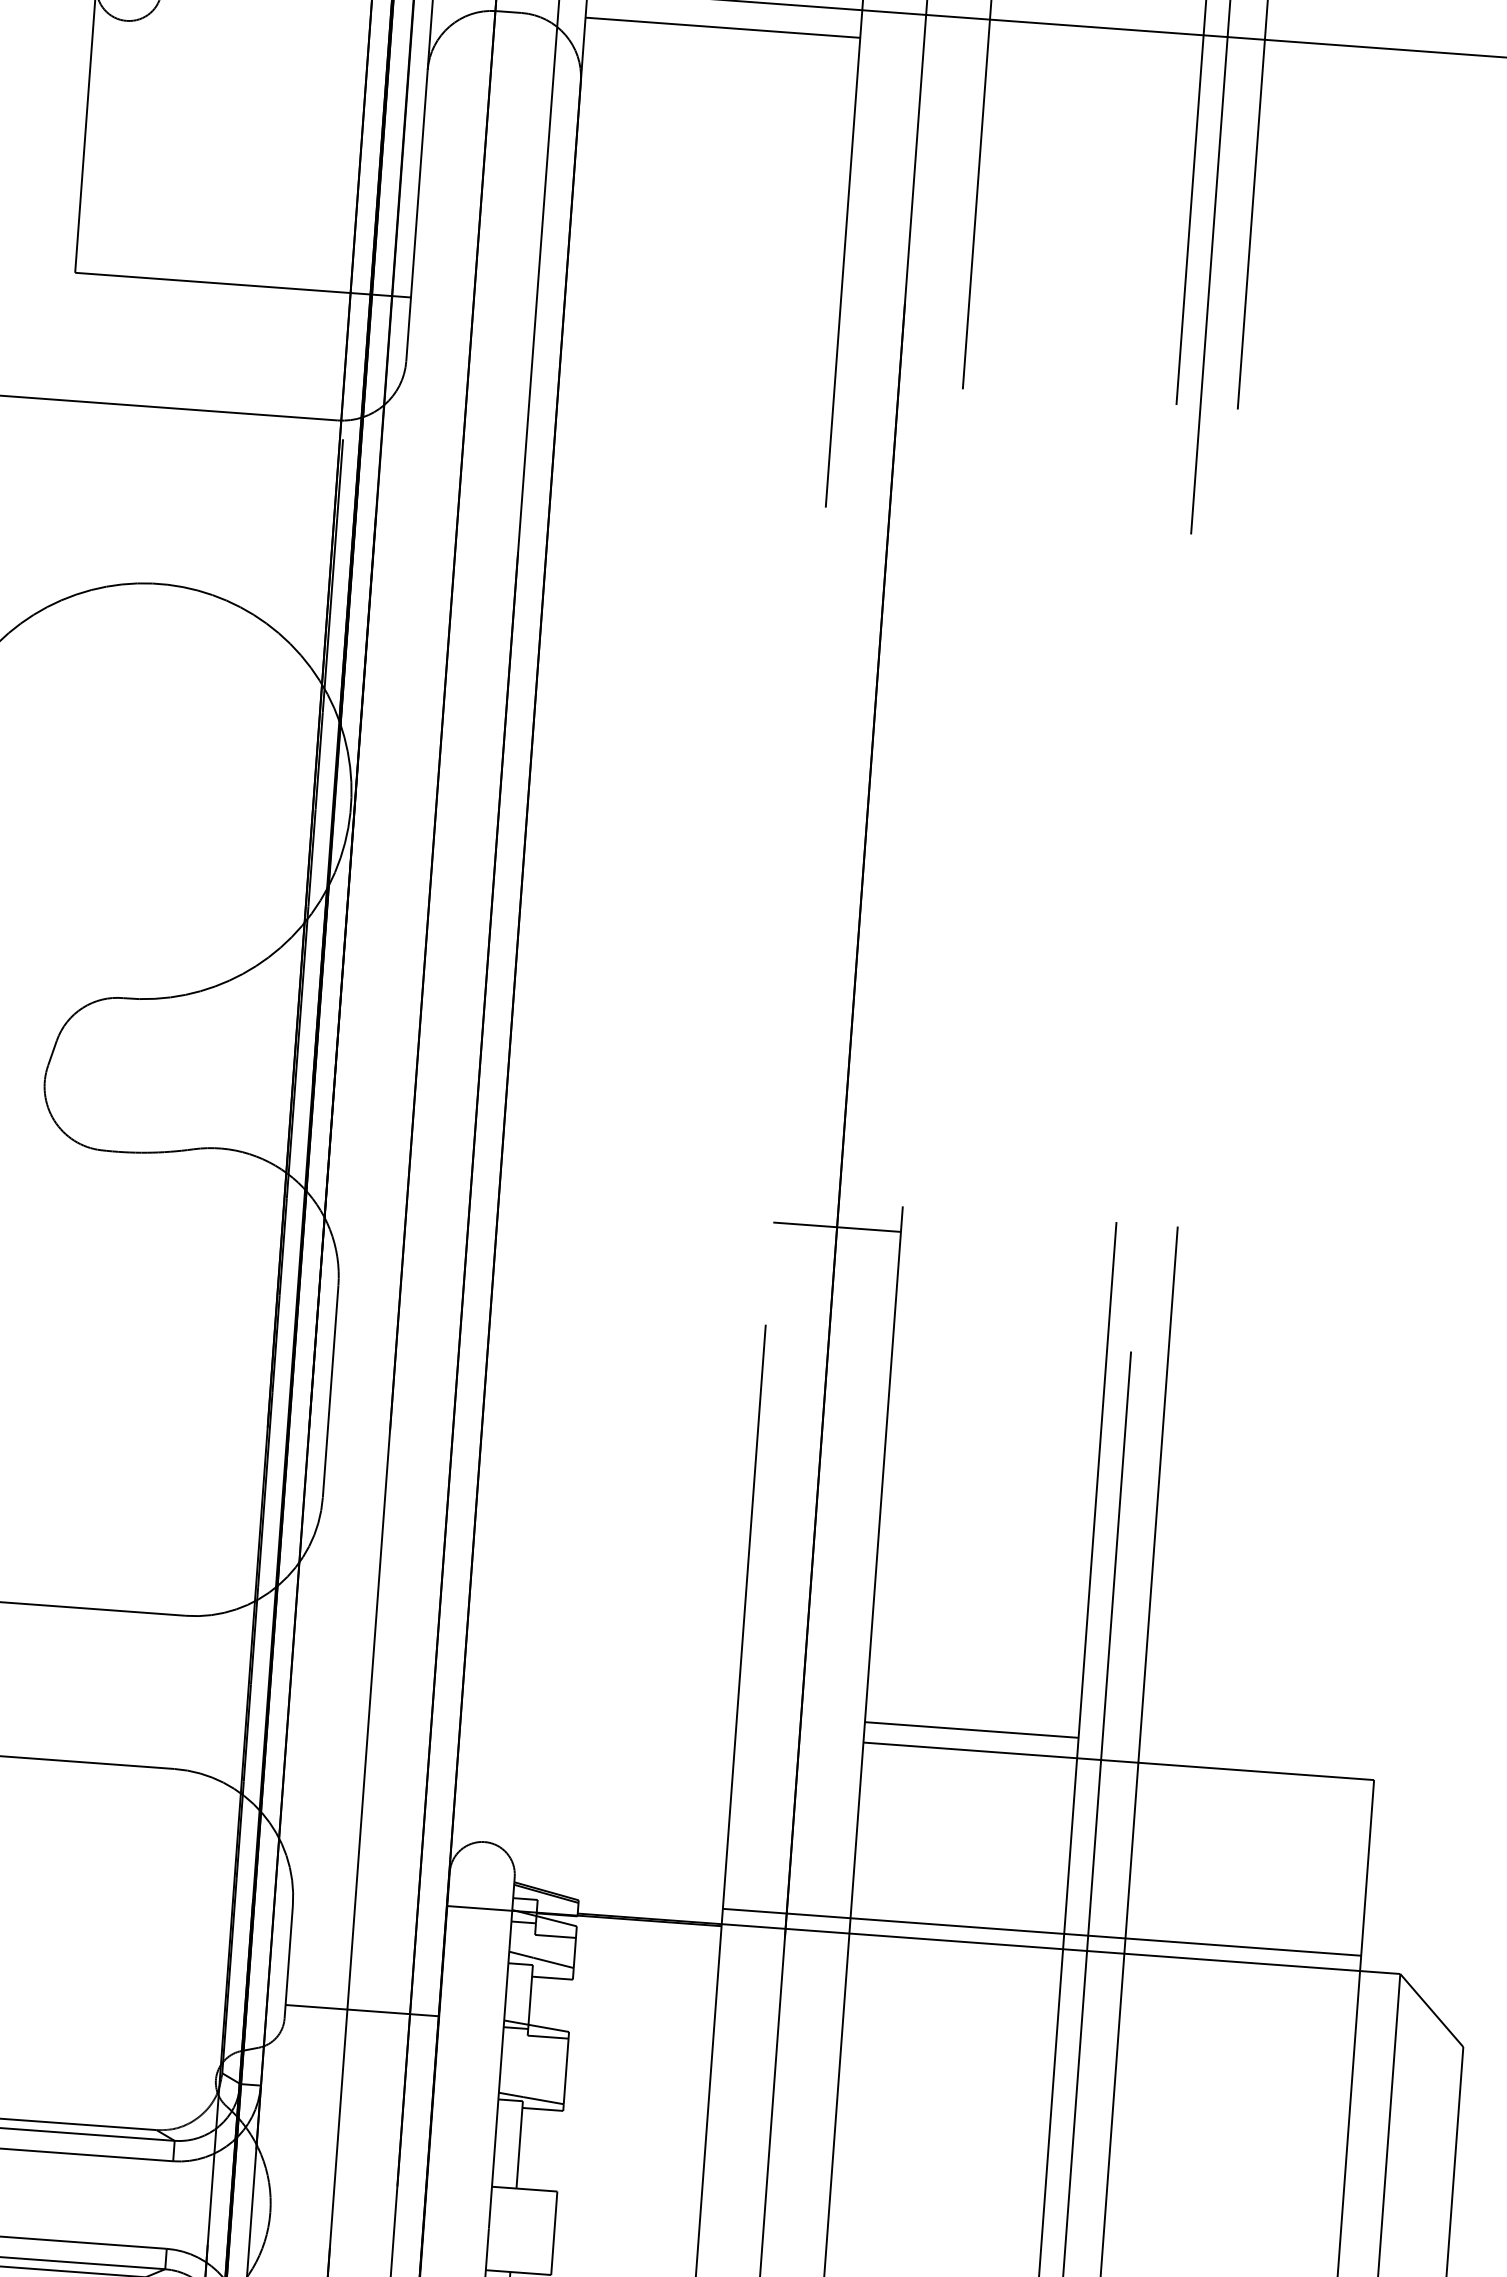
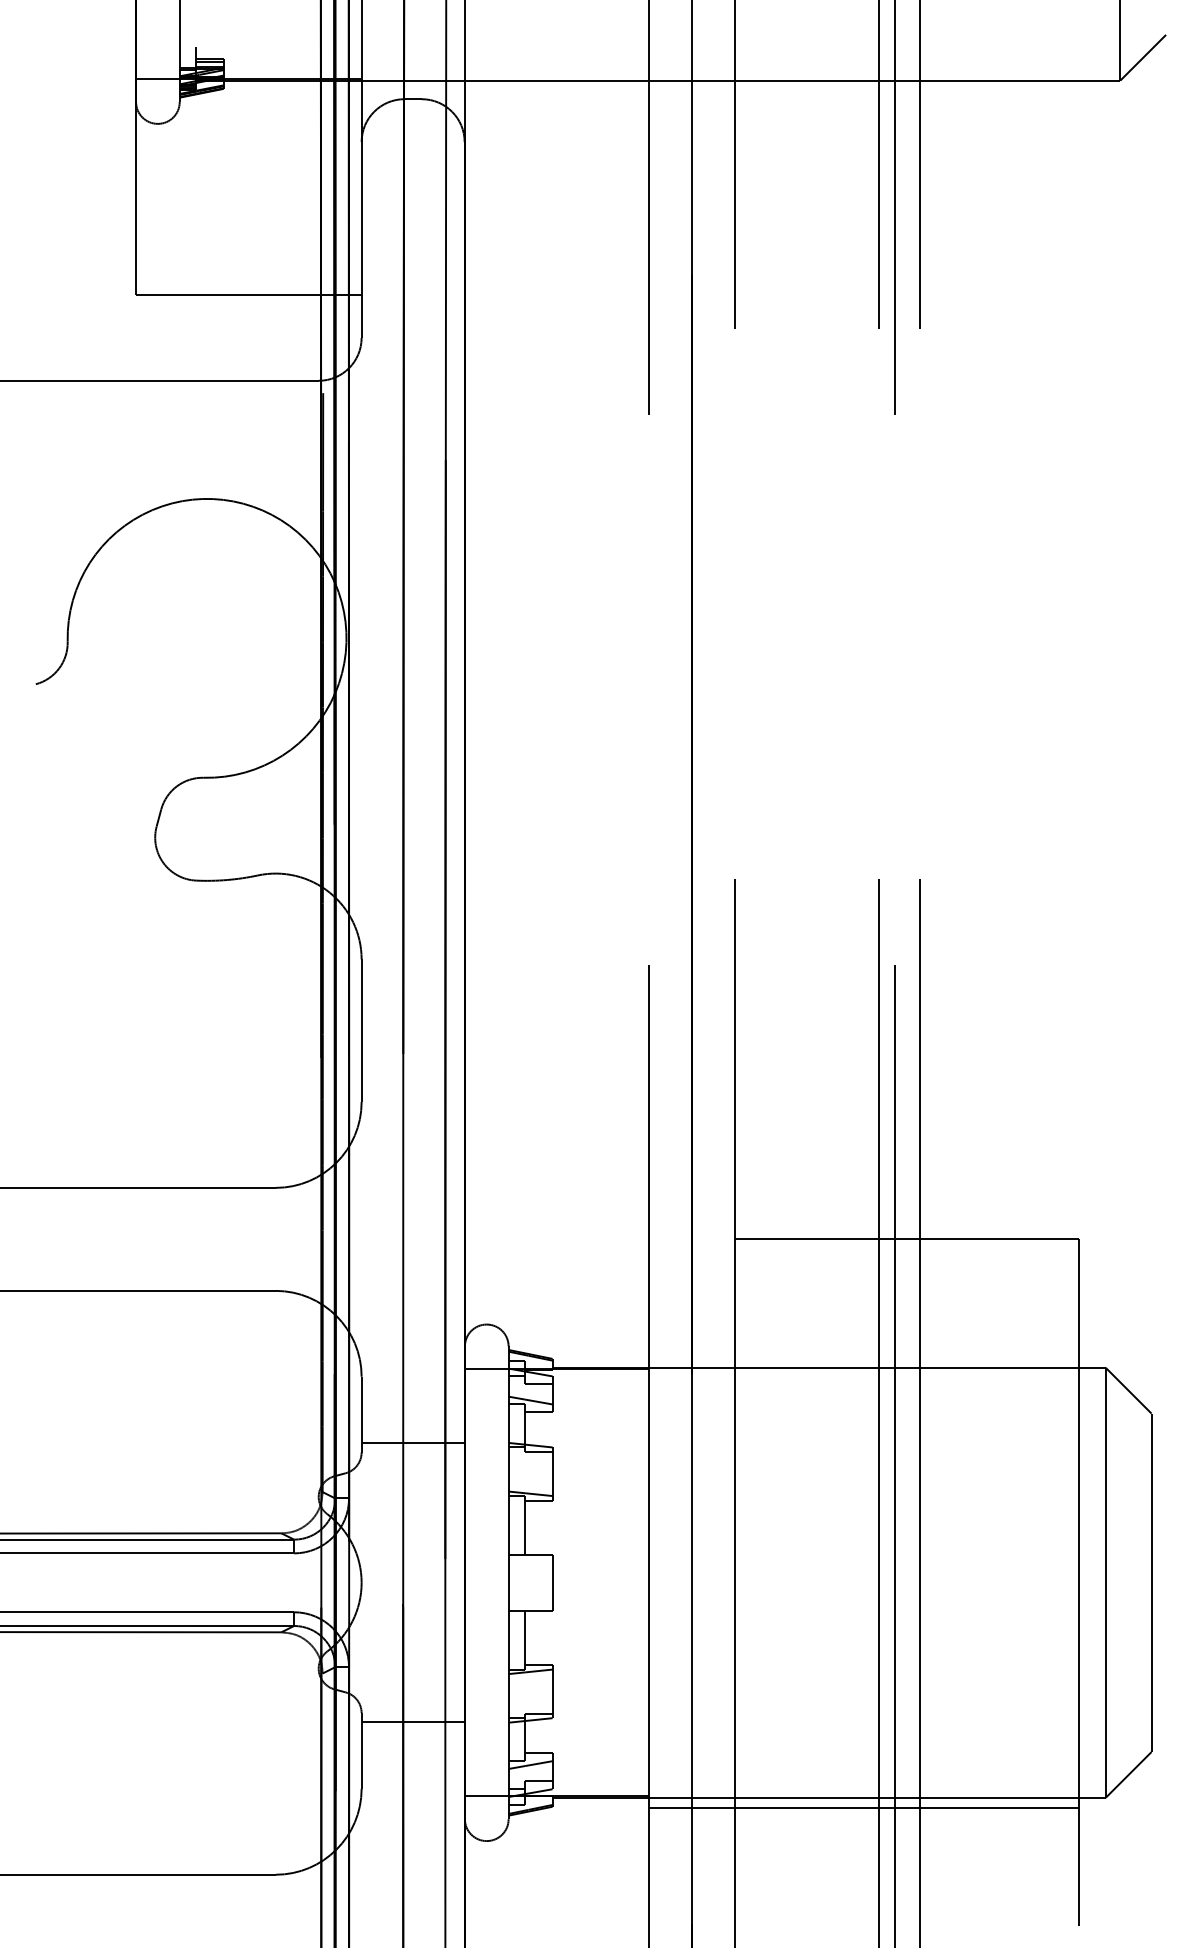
line: (722, 28) -> (556, 99), removed
line: (837, 1226) -> (692, 895), removed
line: (970, 1729) -> (806, 1225), removed
line: (1041, 1932) -> (863, 1357), removed

